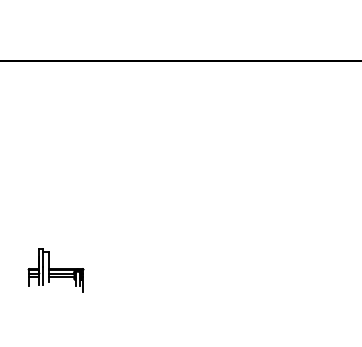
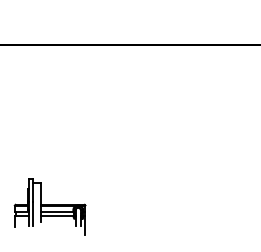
part: (55, 270) -> (49, 206), size x1.67

